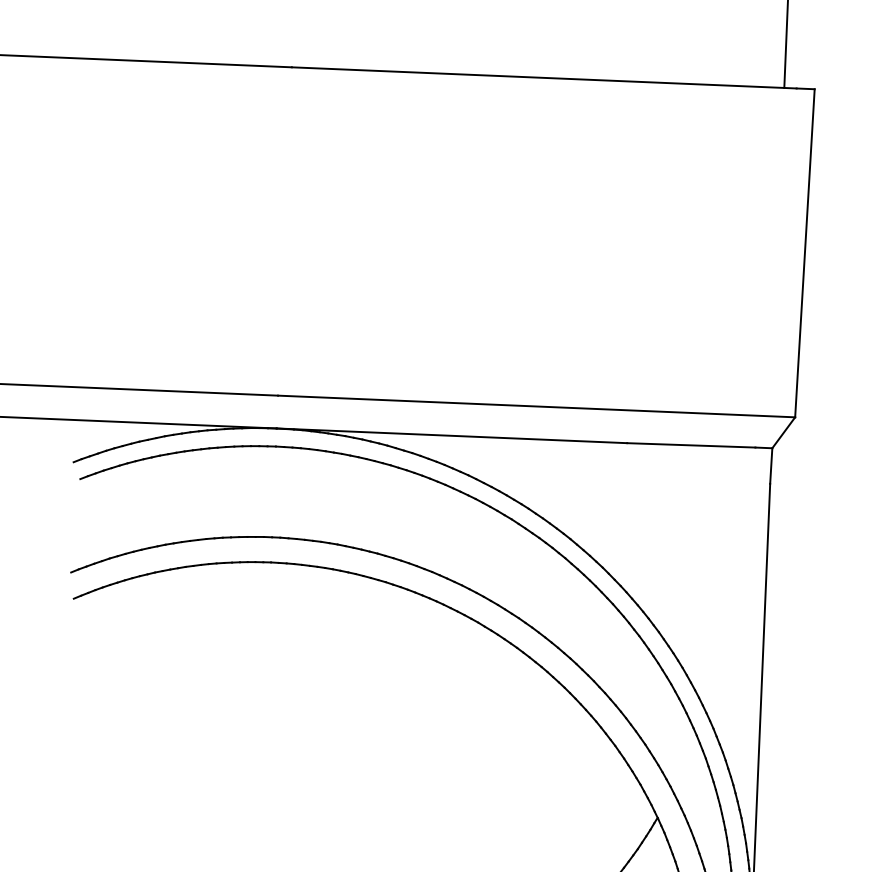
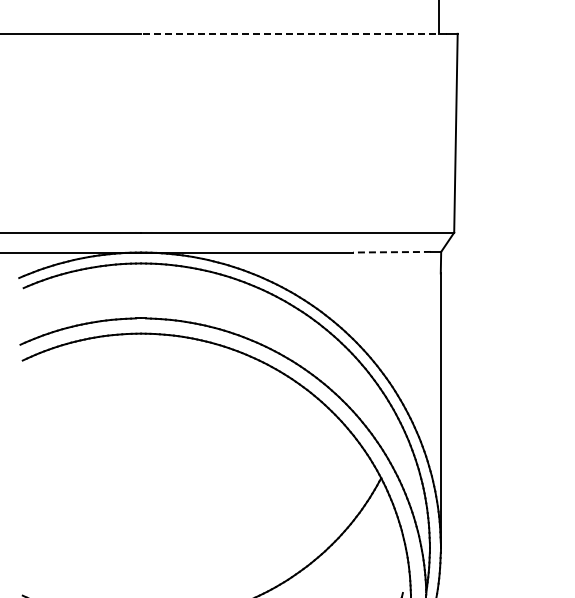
line: (543, 77) -> (293, 33), solid -> dashed
line: (691, 445) -> (392, 252), solid -> dashed

